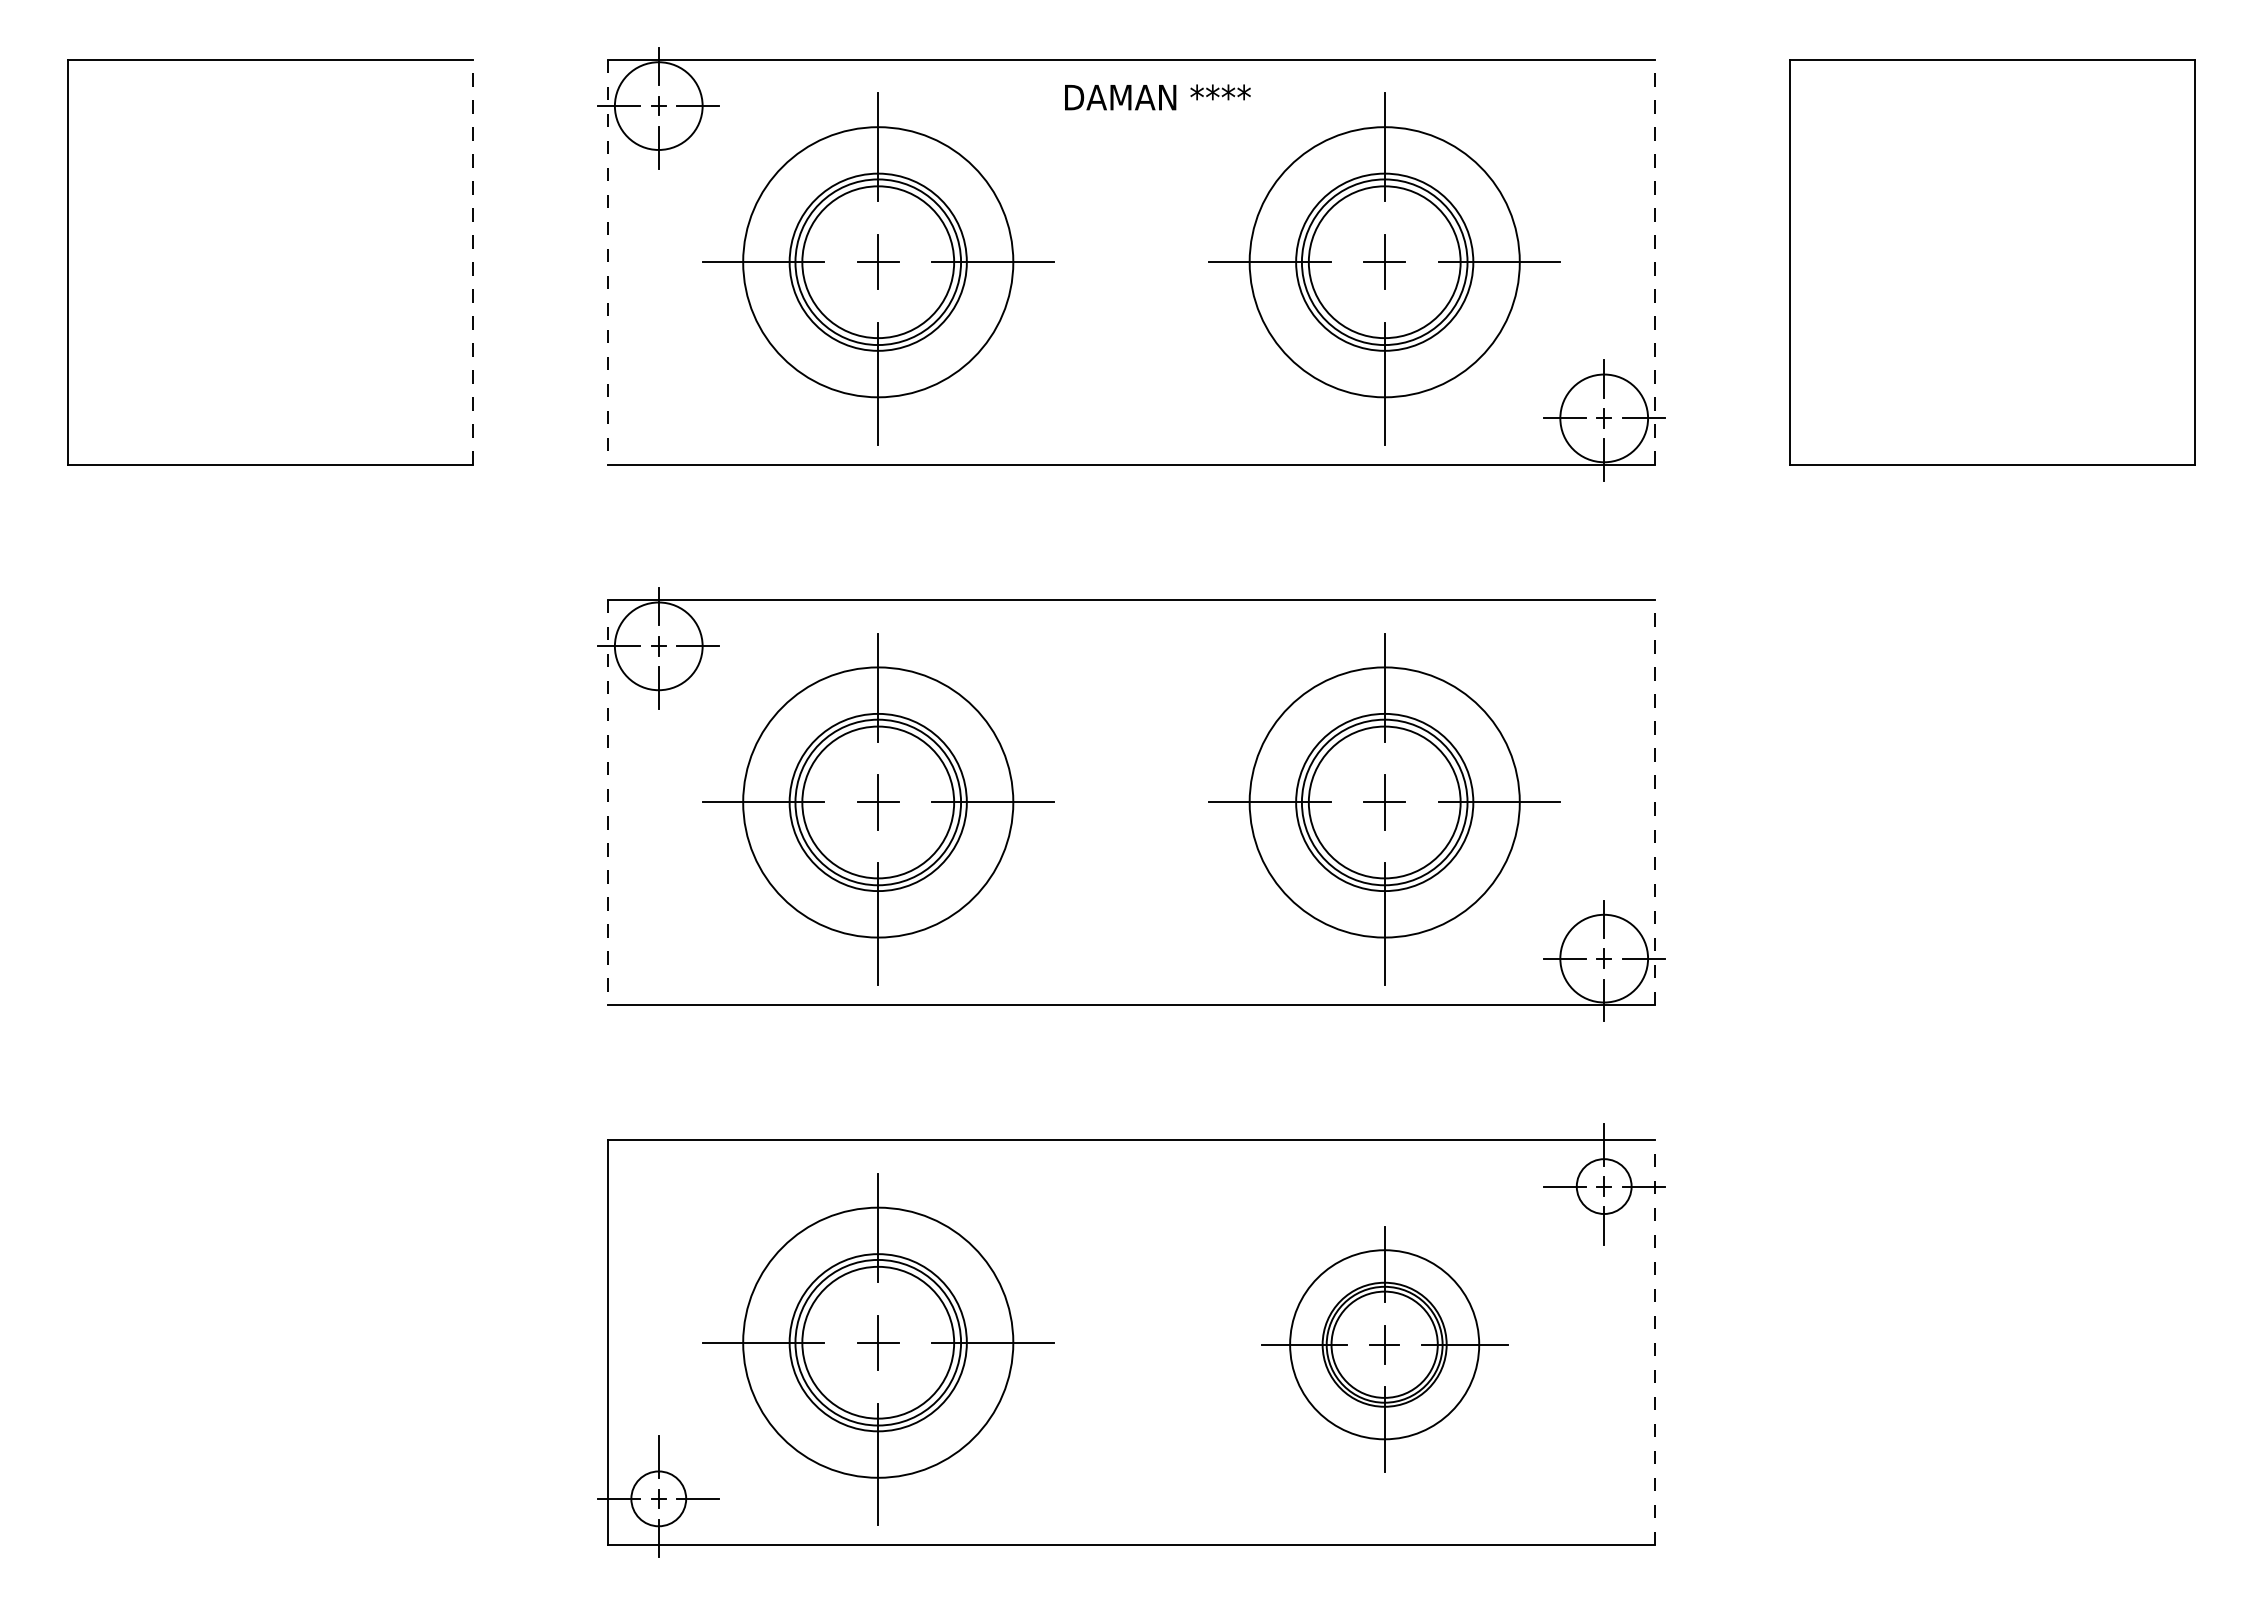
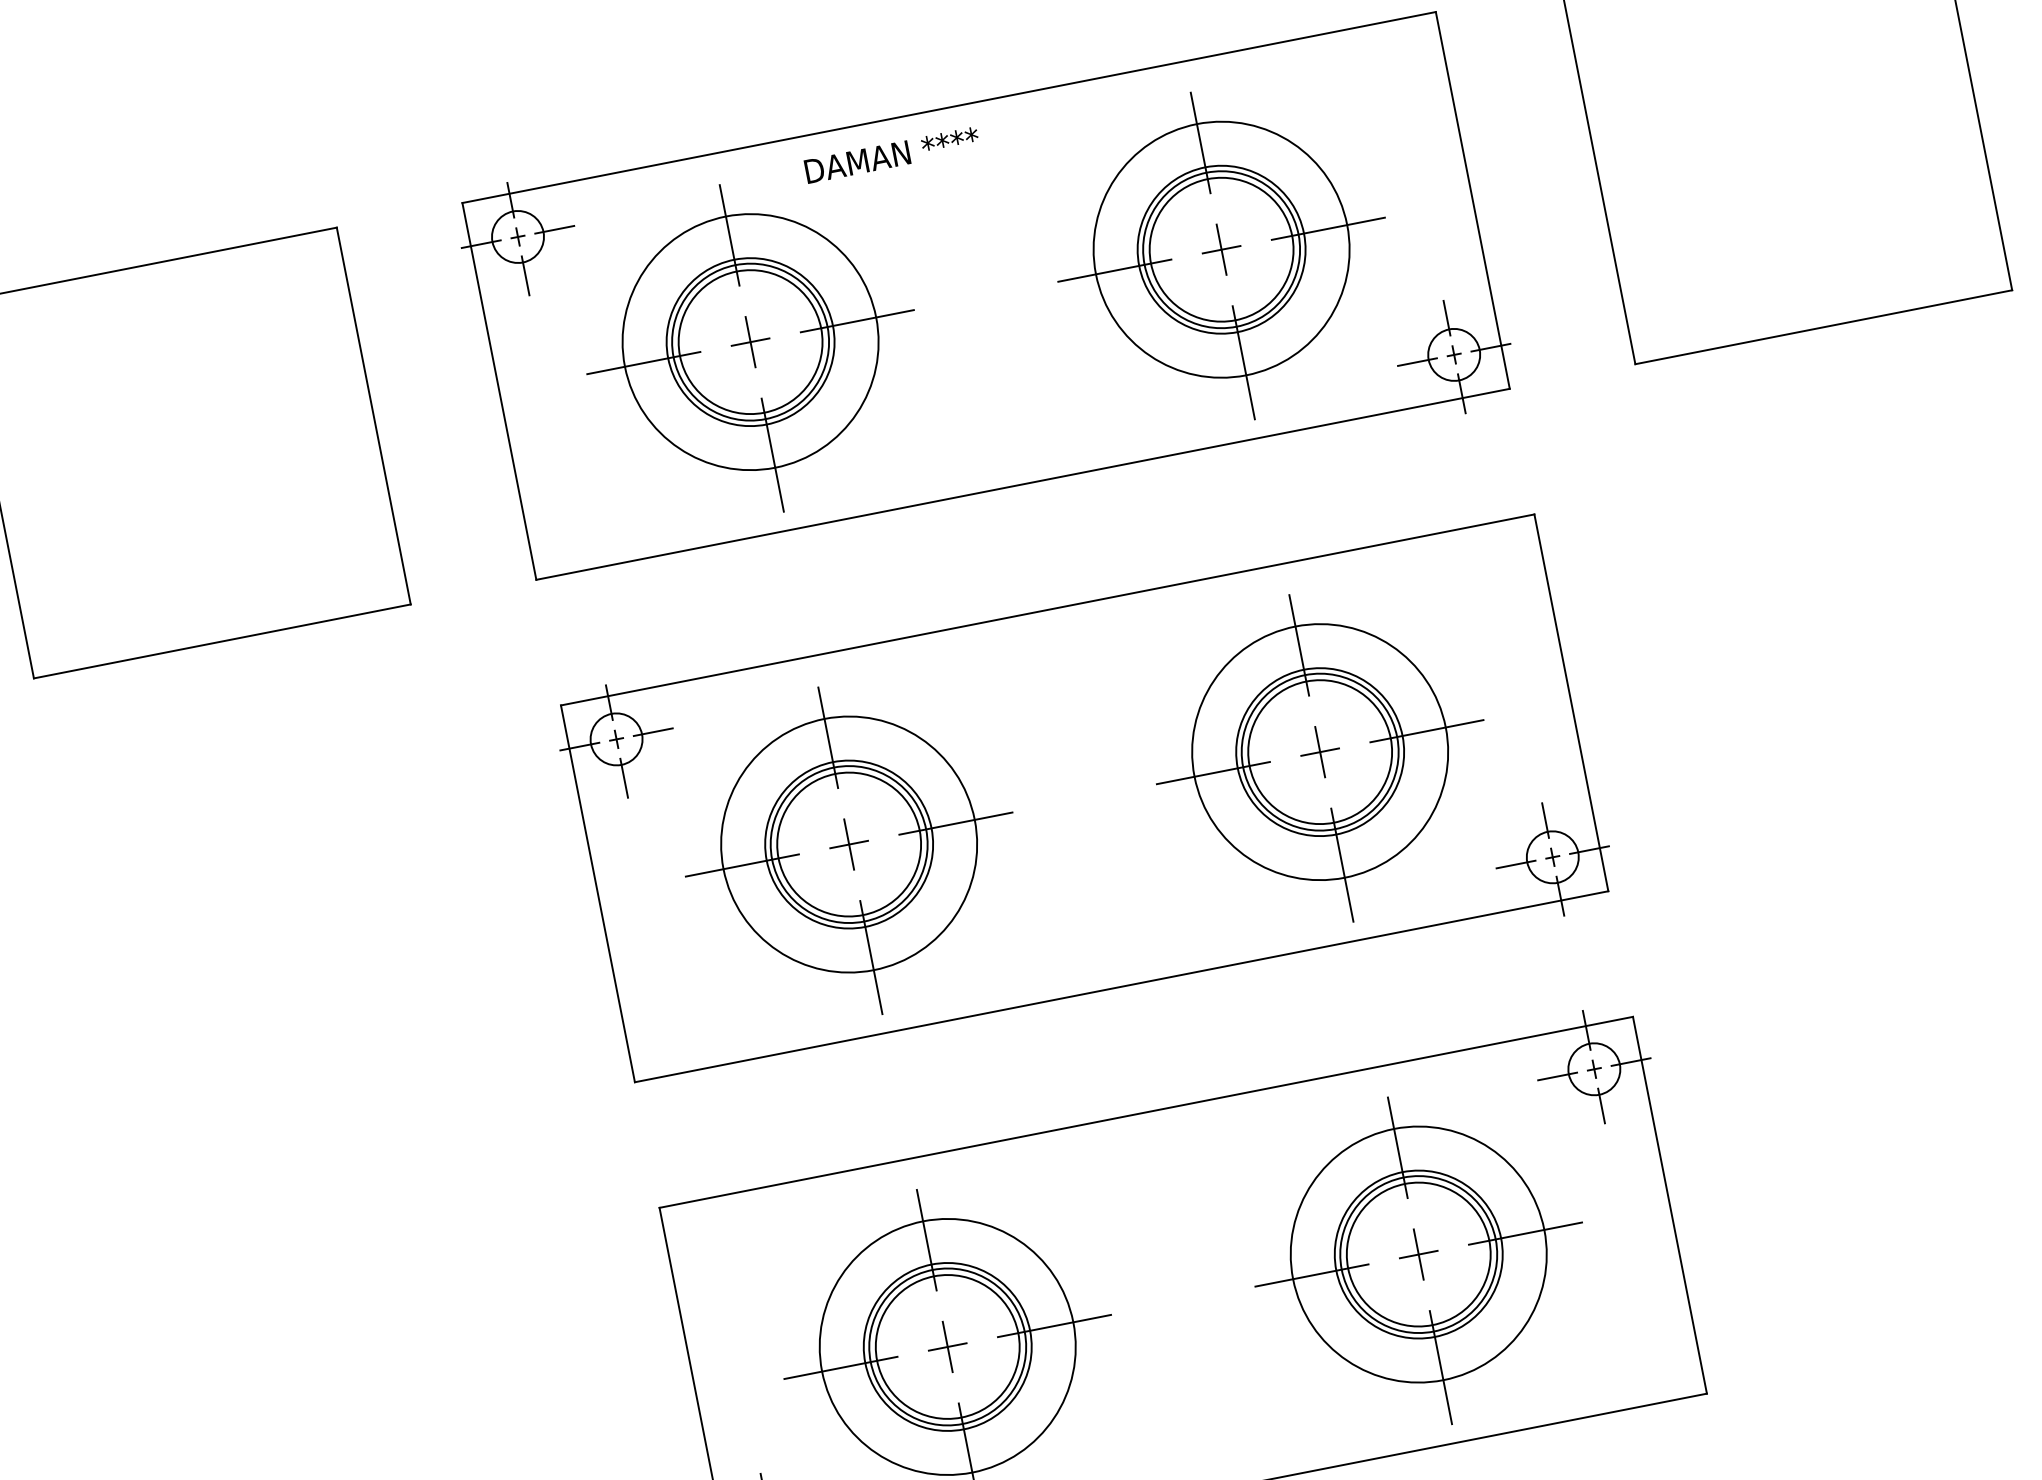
text: (1157, 97) -> (891, 155), moved
circle: (658, 105) -> (517, 236), size x0.62
line: (473, 262) -> (374, 416), dashed -> solid
line: (608, 262) -> (499, 391), dashed -> solid
line: (1654, 262) -> (1472, 200), dashed -> solid
circle: (1603, 418) -> (1453, 355), size x0.62
circle: (658, 645) -> (616, 738), size x0.62
line: (608, 802) -> (598, 893), dashed -> solid
line: (1654, 802) -> (1571, 702), dashed -> solid
circle: (1603, 958) -> (1552, 857), size x0.62
line: (1654, 1342) -> (1669, 1205), dashed -> solid
part: (1384, 1349) -> (1419, 1260), size x1.43

